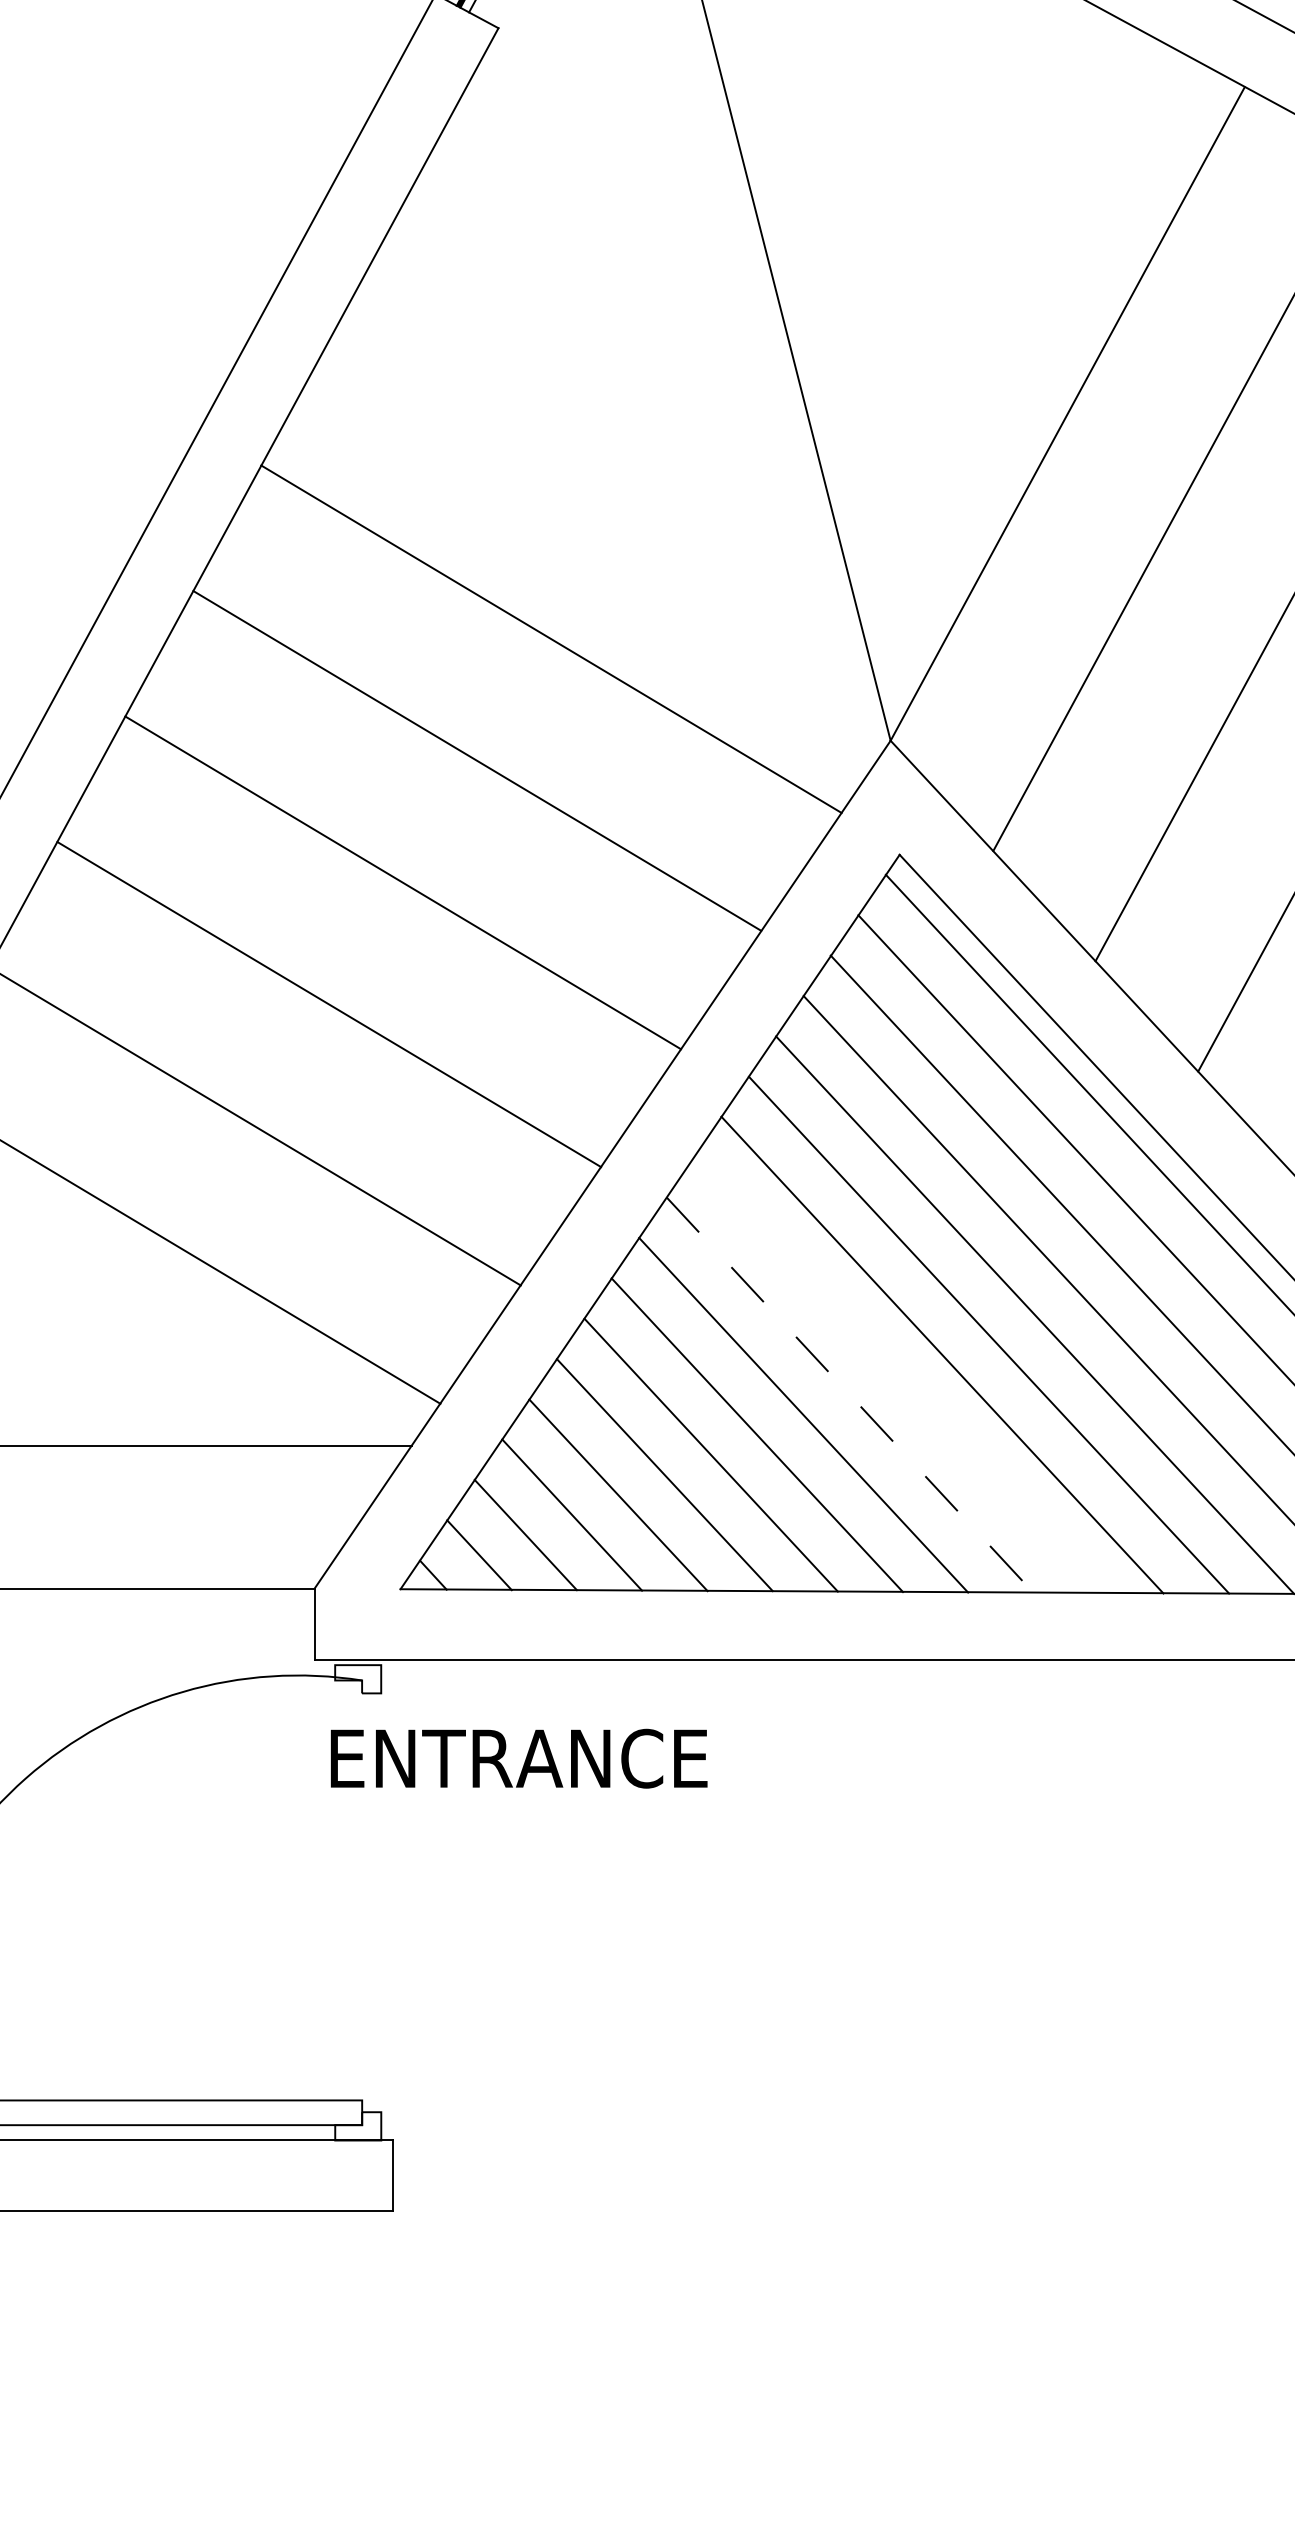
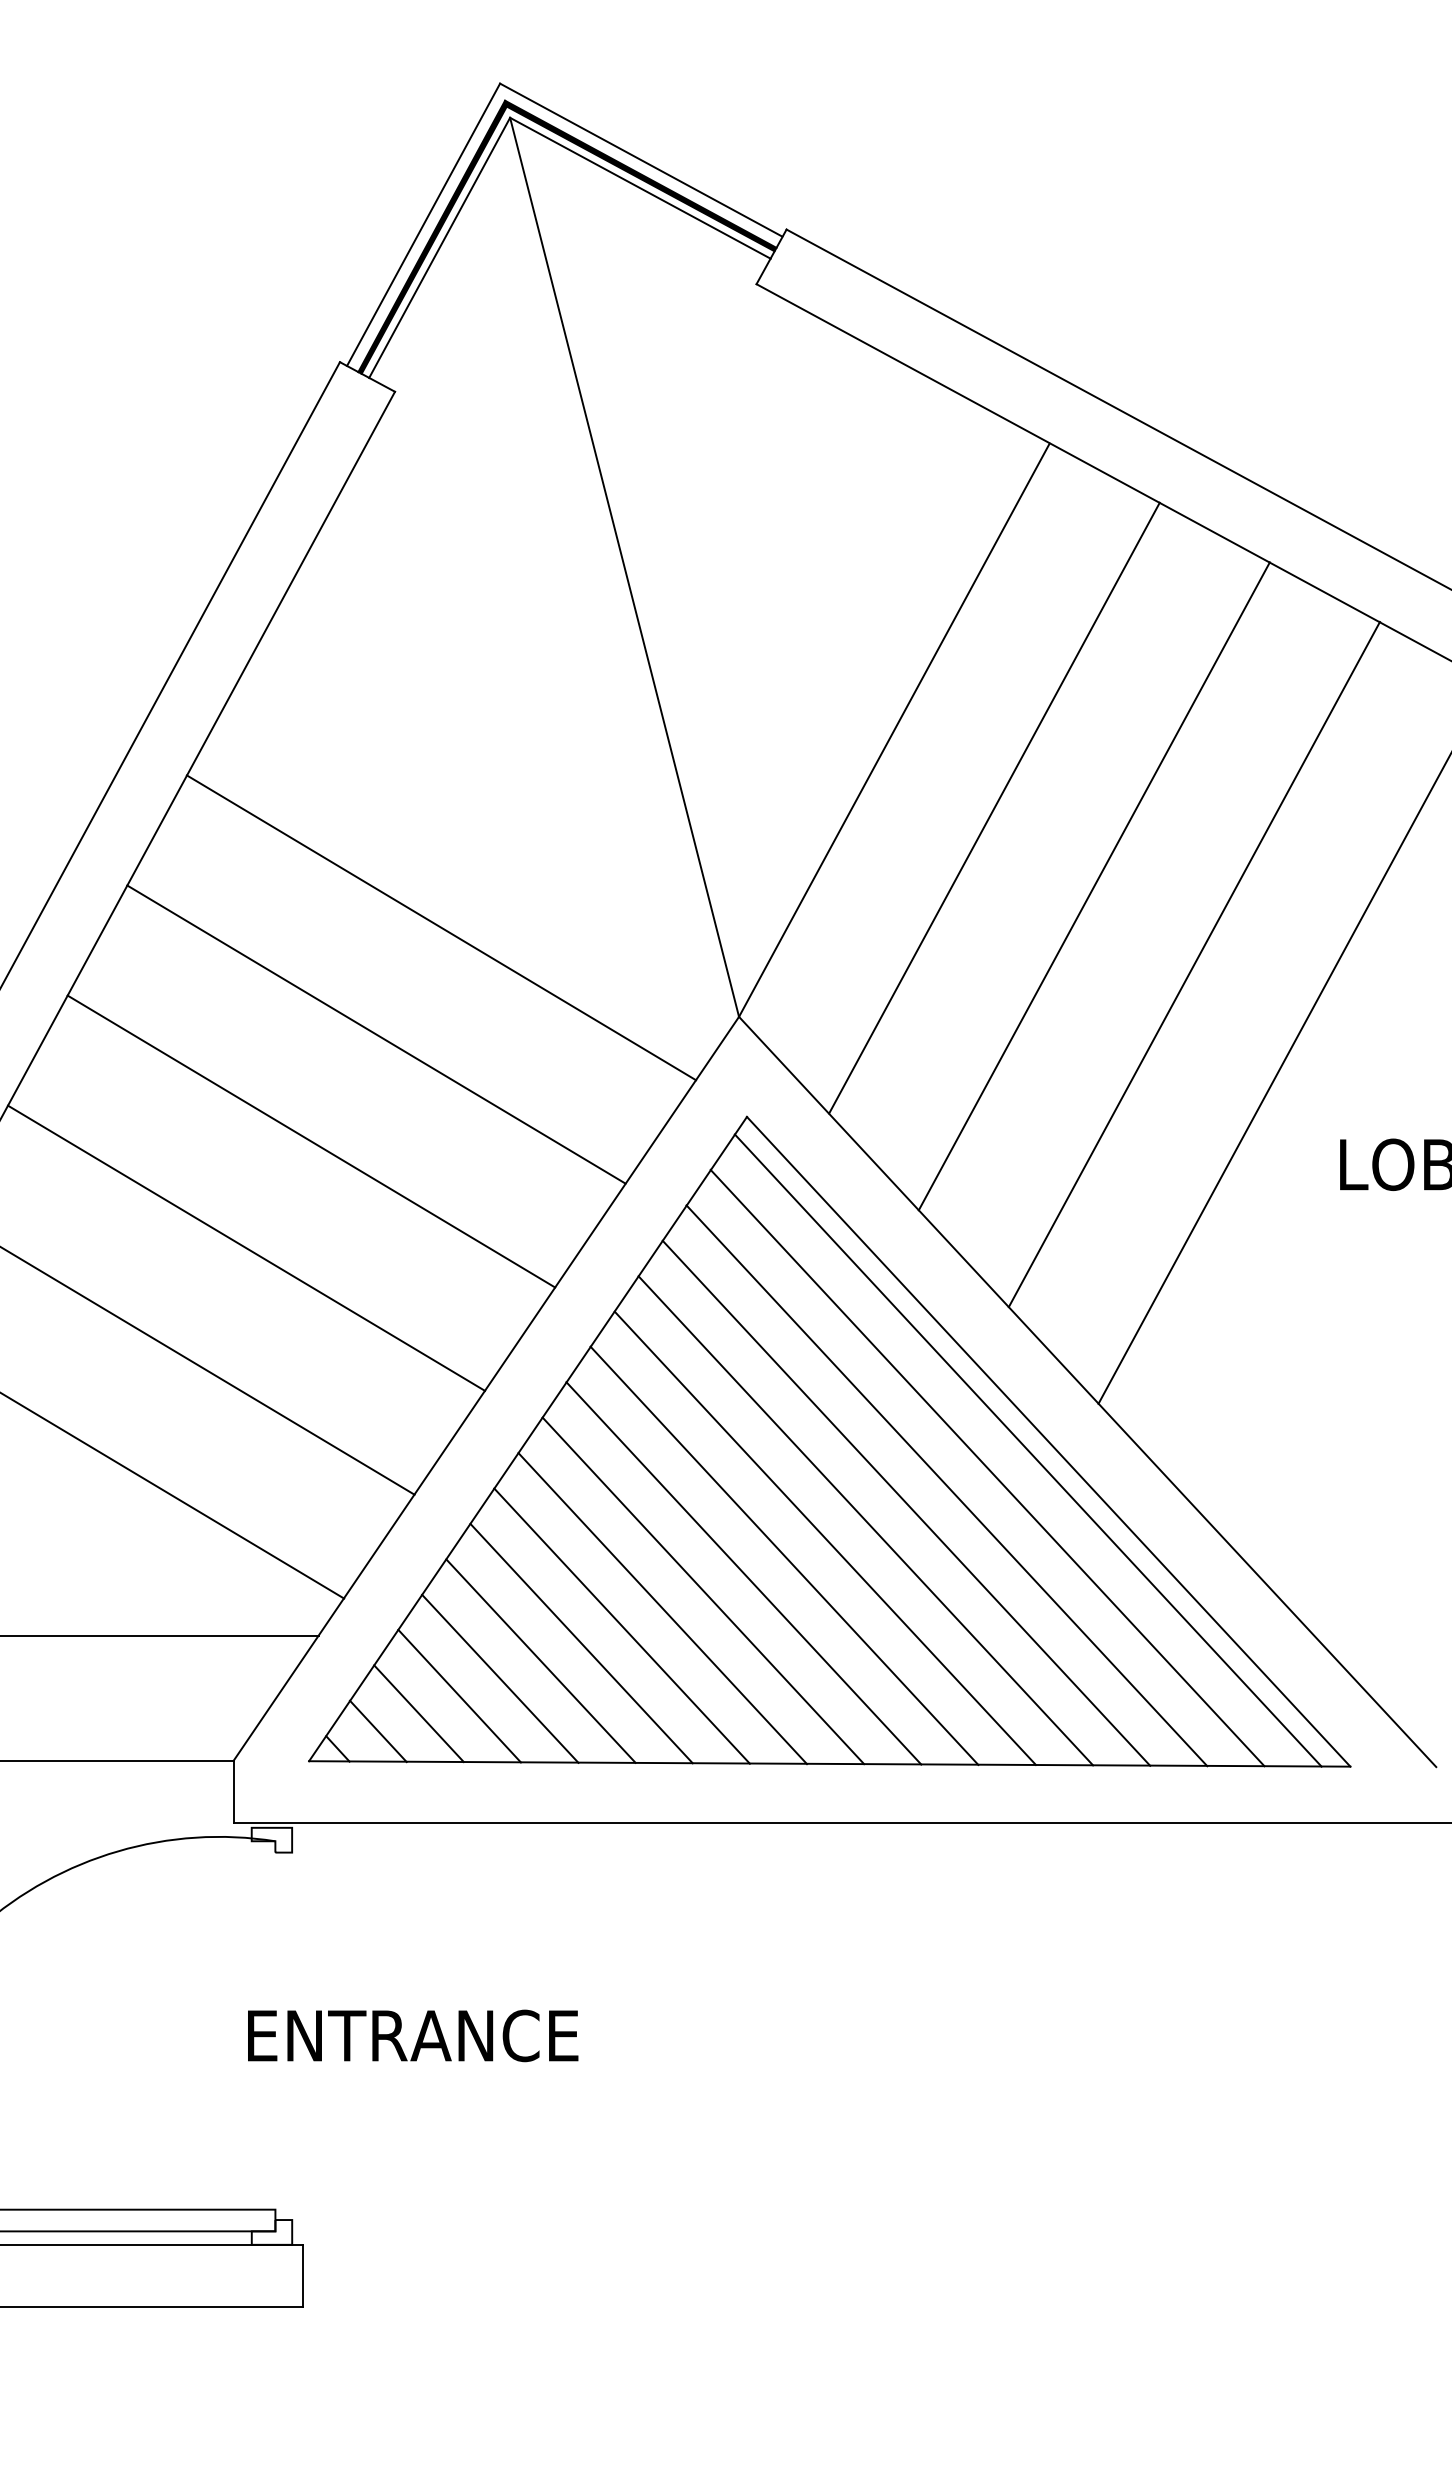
line: (895, 1375) -> (743, 1573), added
line: (850, 1395) -> (703, 1591), dashed -> solid
text: (519, 1758) -> (413, 2035), moved

